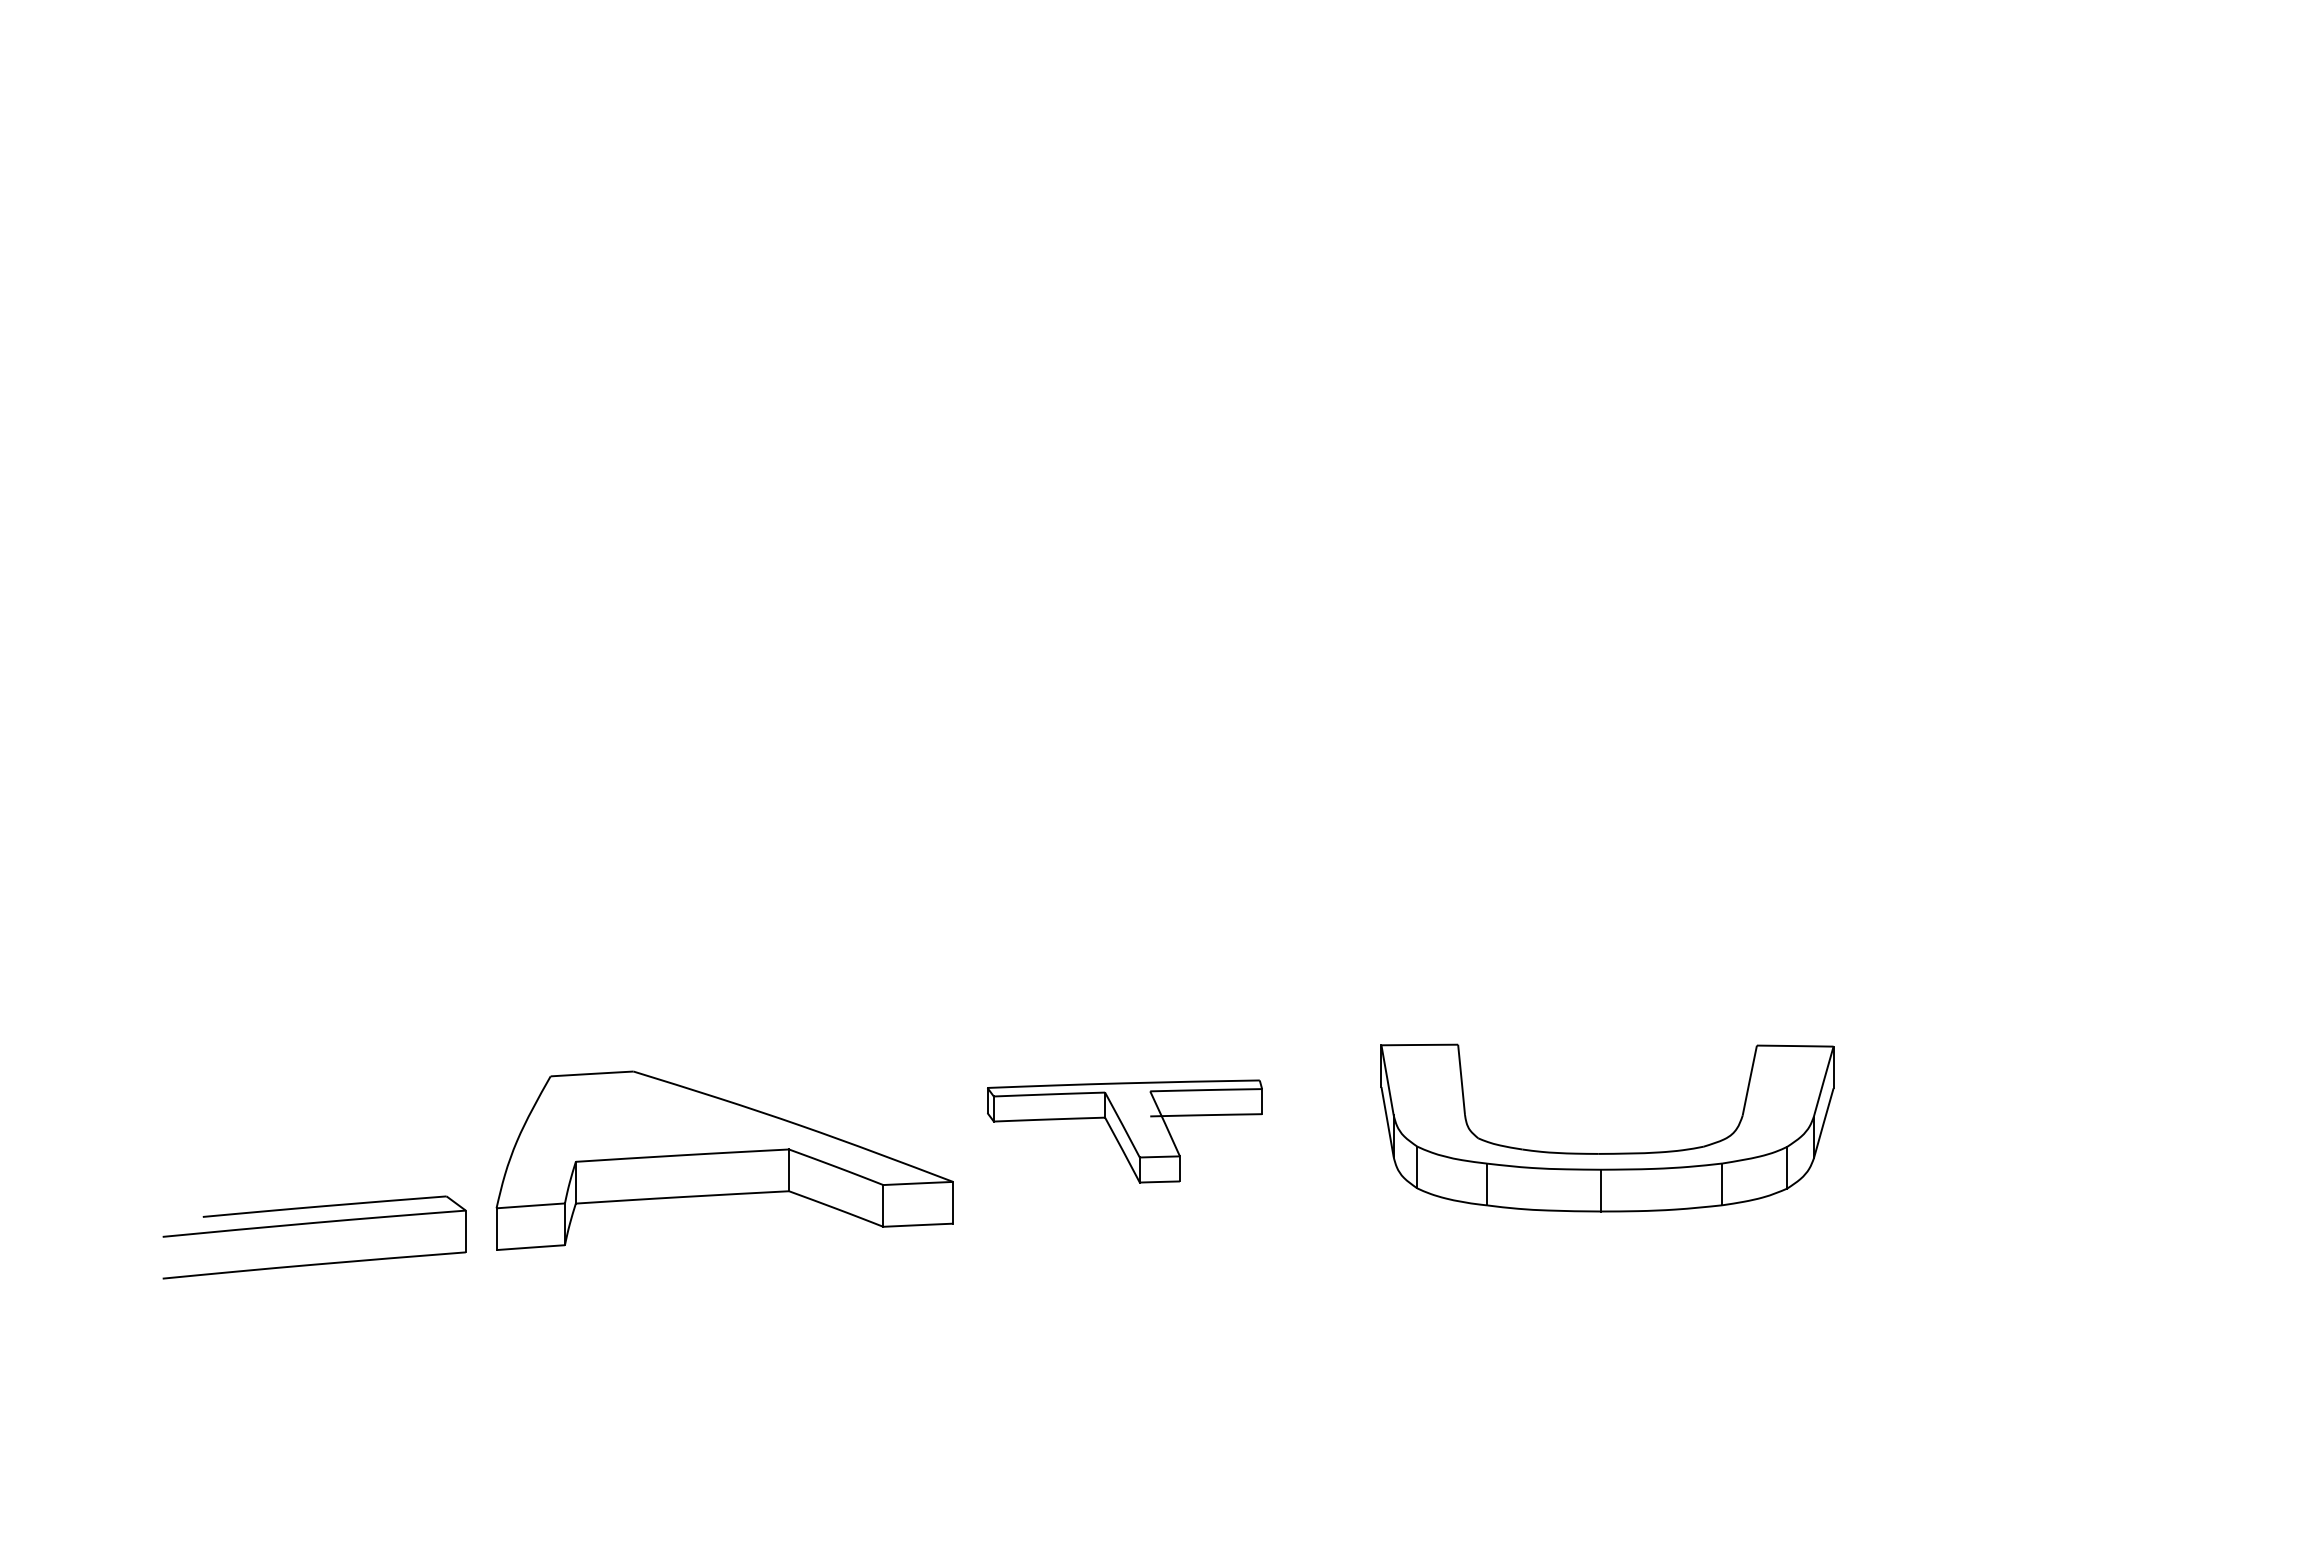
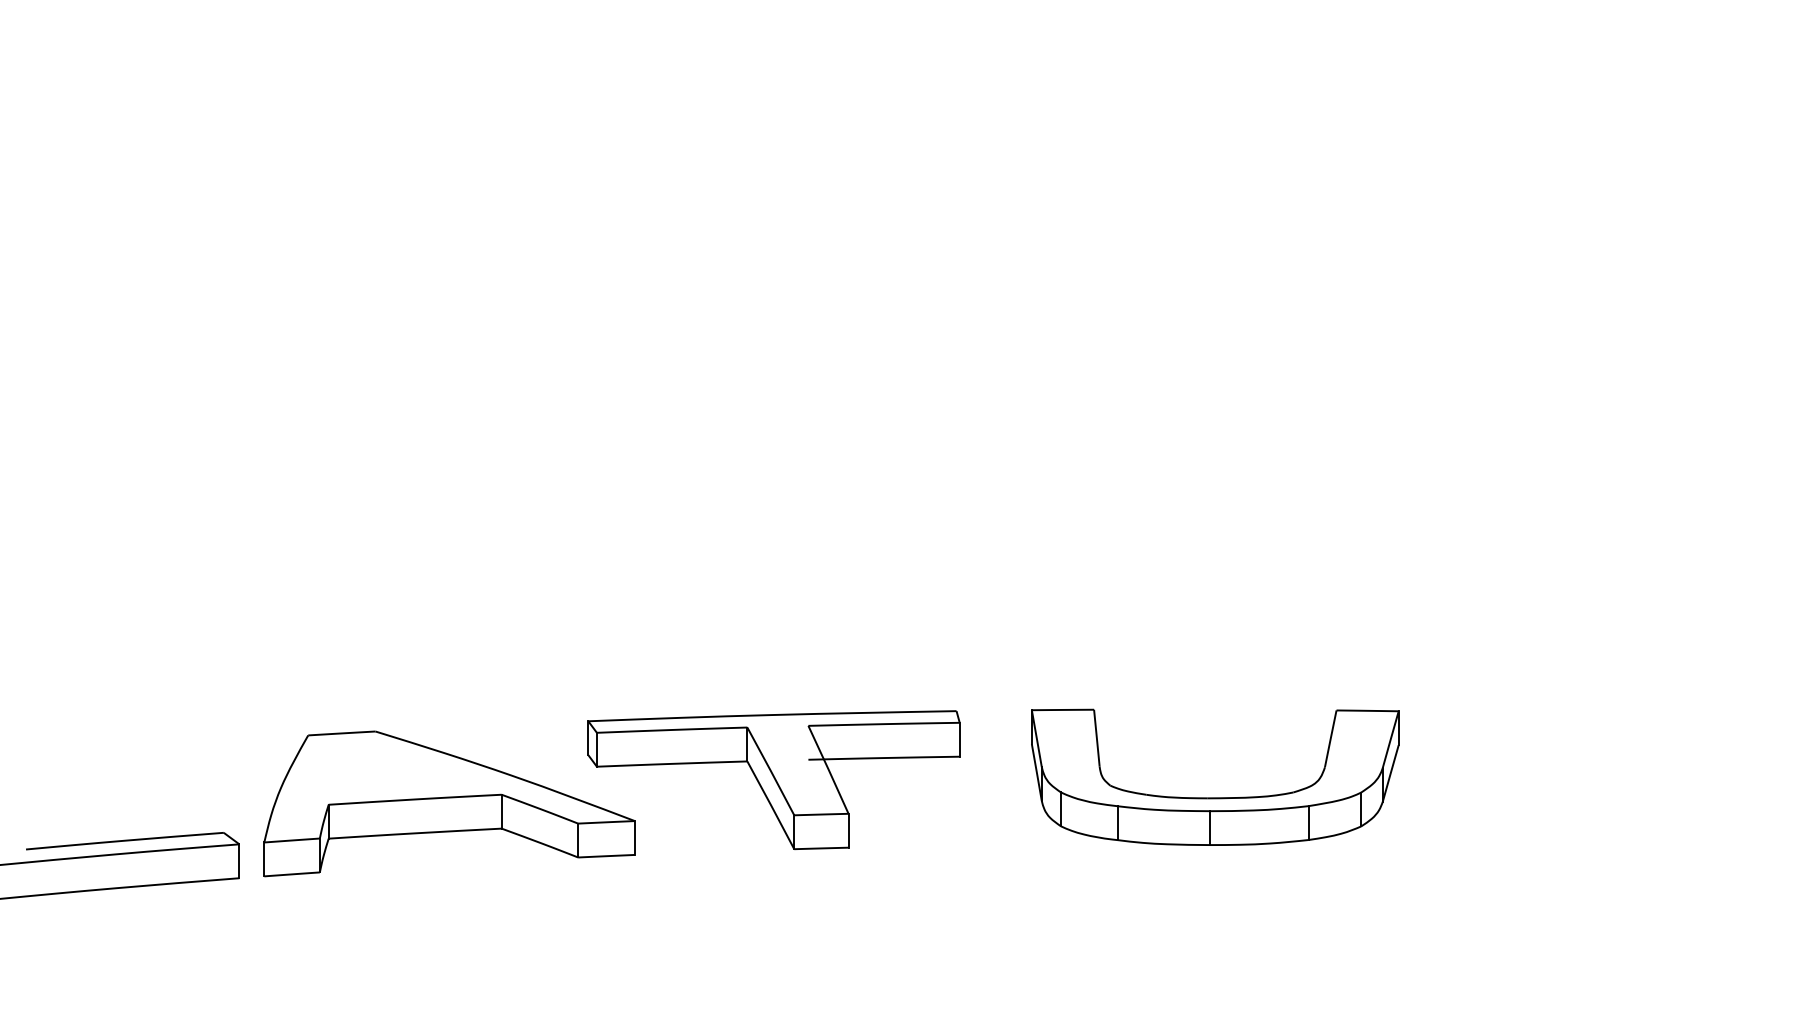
part: (1124, 1131) -> (773, 780), size x1.67
part: (1611, 1152) -> (1218, 797), moved

